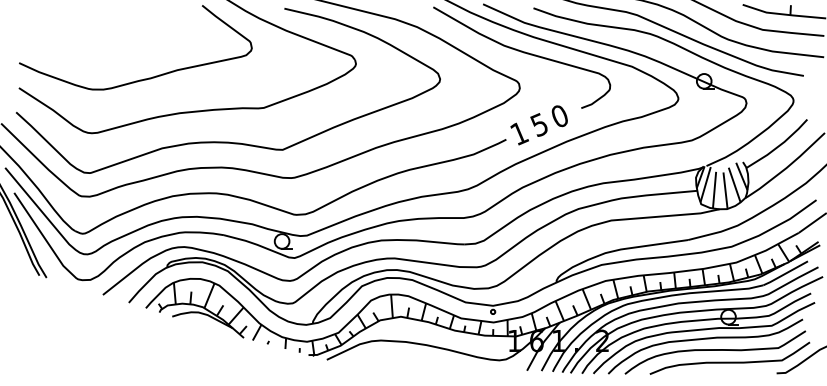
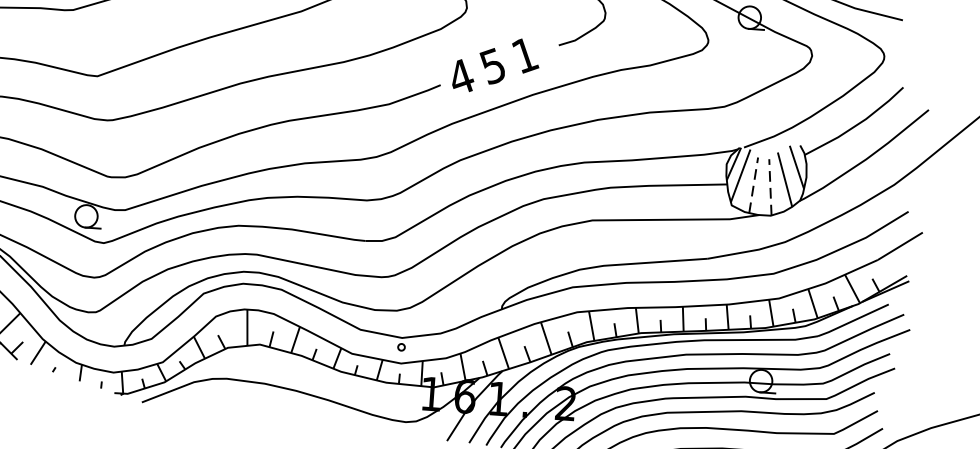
text: (560, 116) -> (526, 55), 0 -> 1
text: (519, 133) -> (461, 77), 1 -> 4
line: (714, 189) -> (753, 184), solid -> dashed
line: (725, 190) -> (770, 187), solid -> dashed

